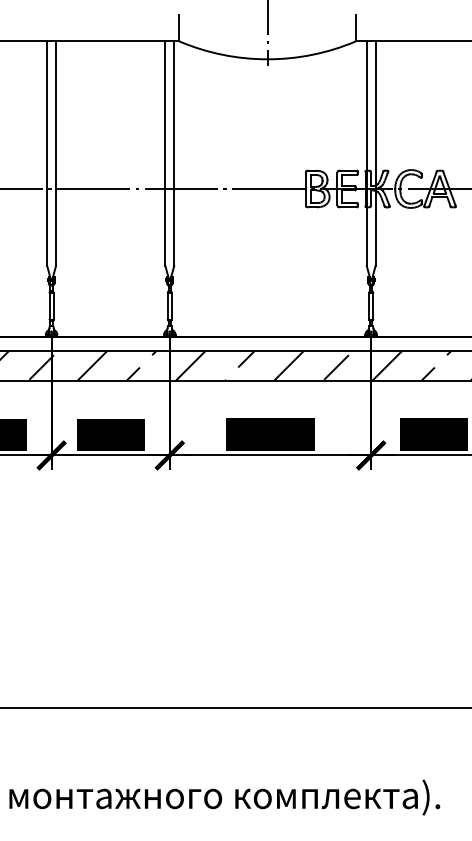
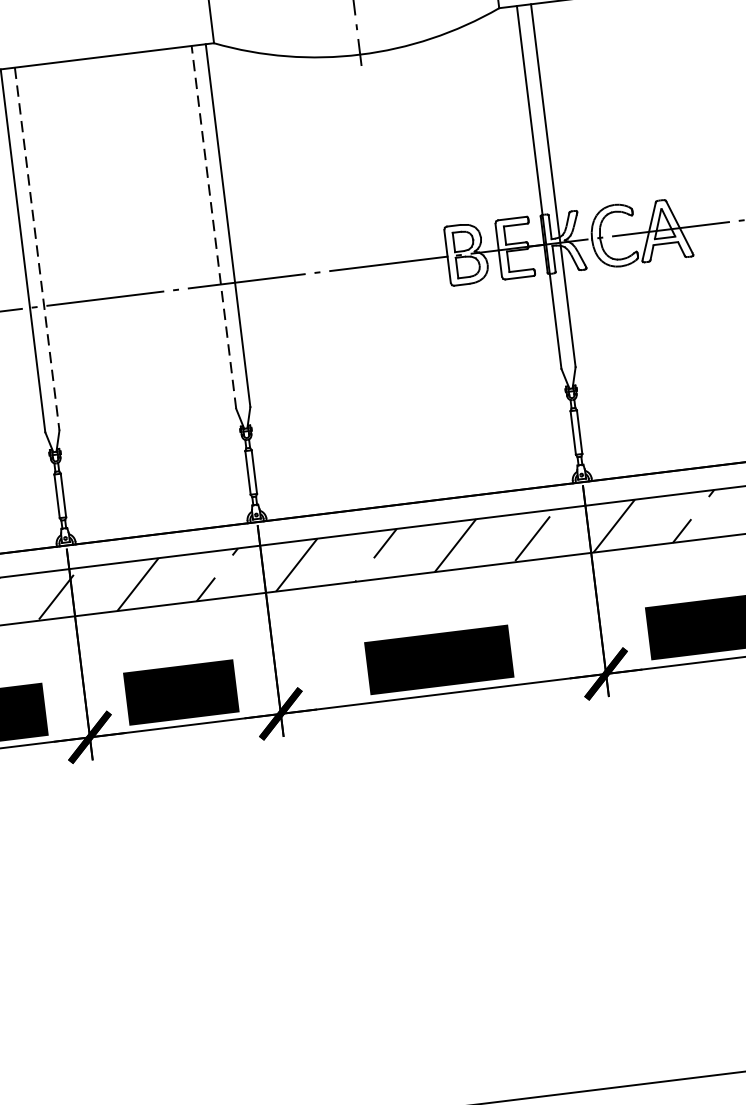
line: (165, 153) -> (213, 227), solid -> dashed
line: (56, 154) -> (38, 250), solid -> dashed

